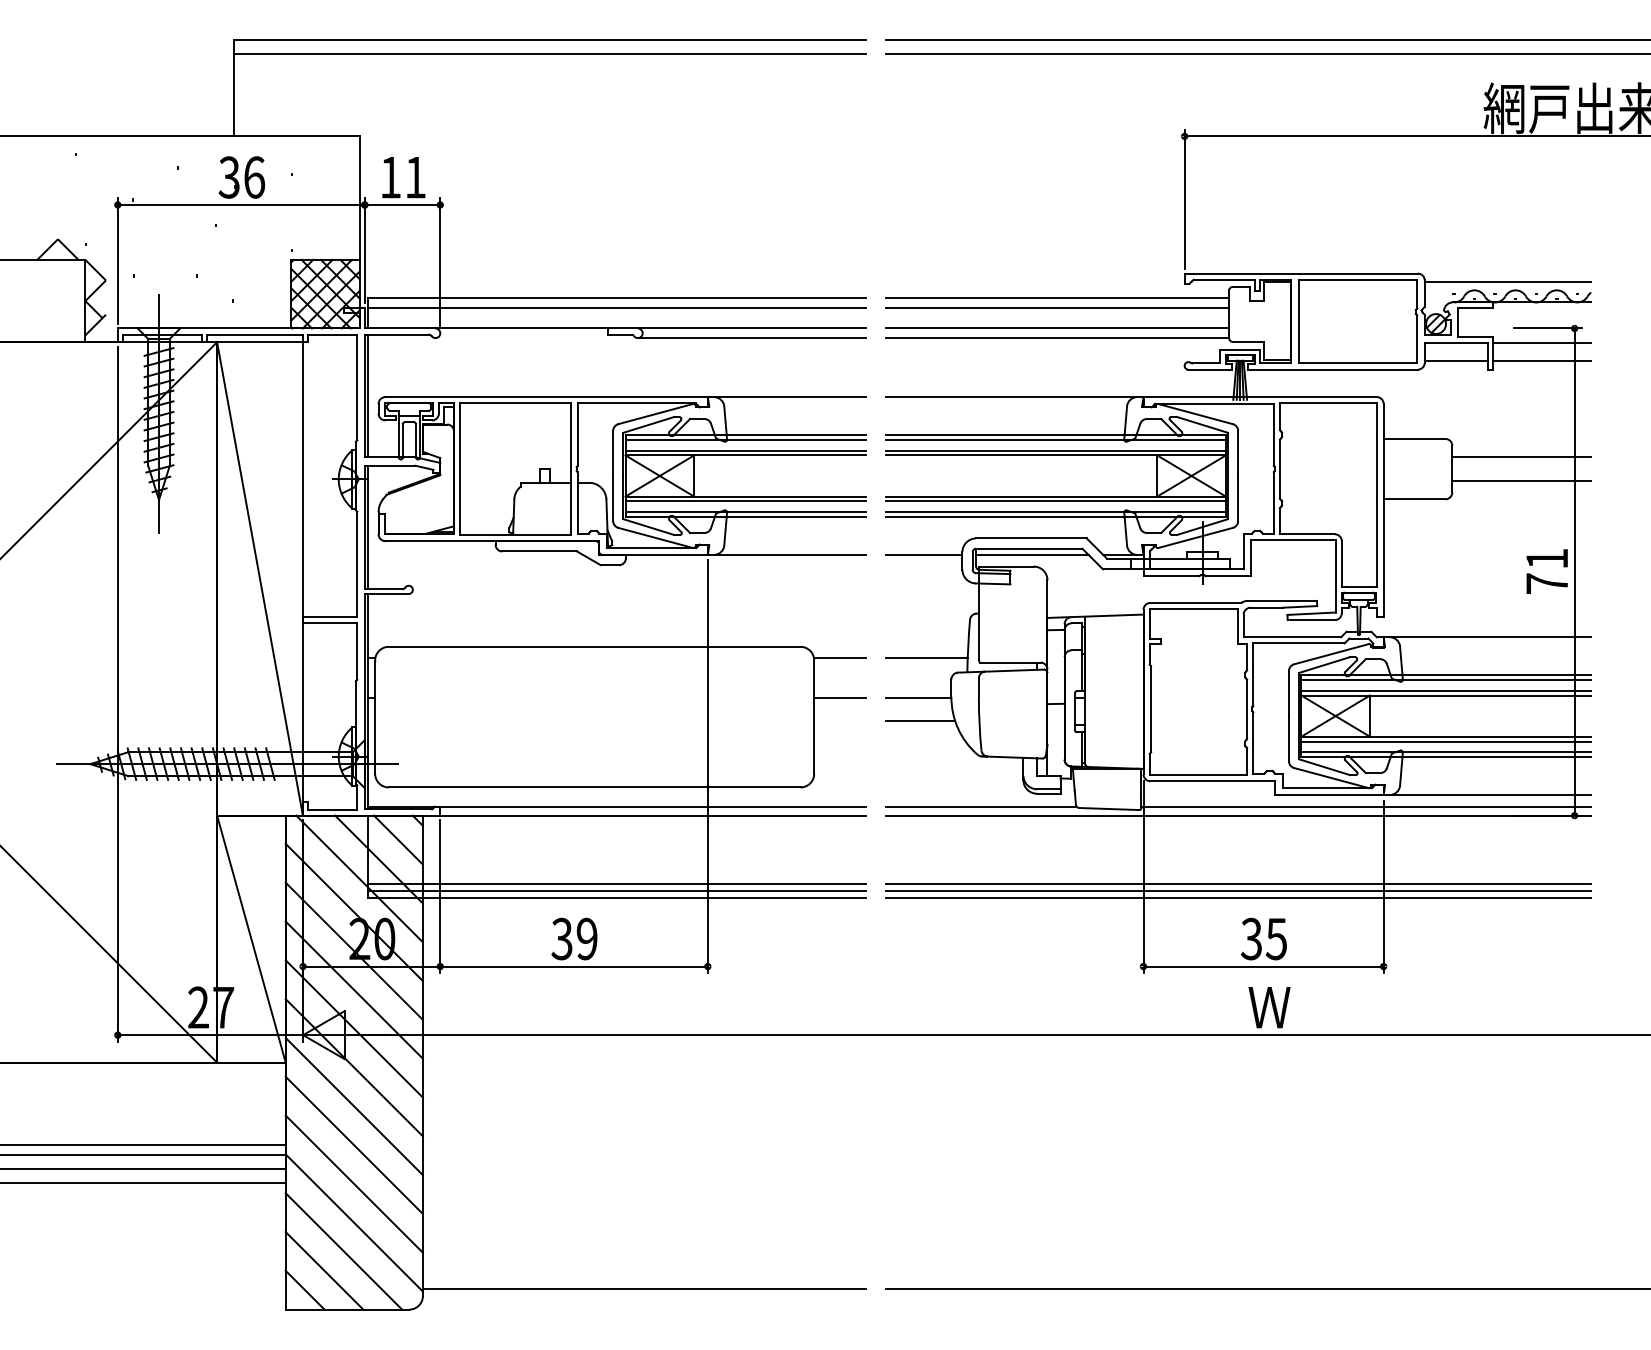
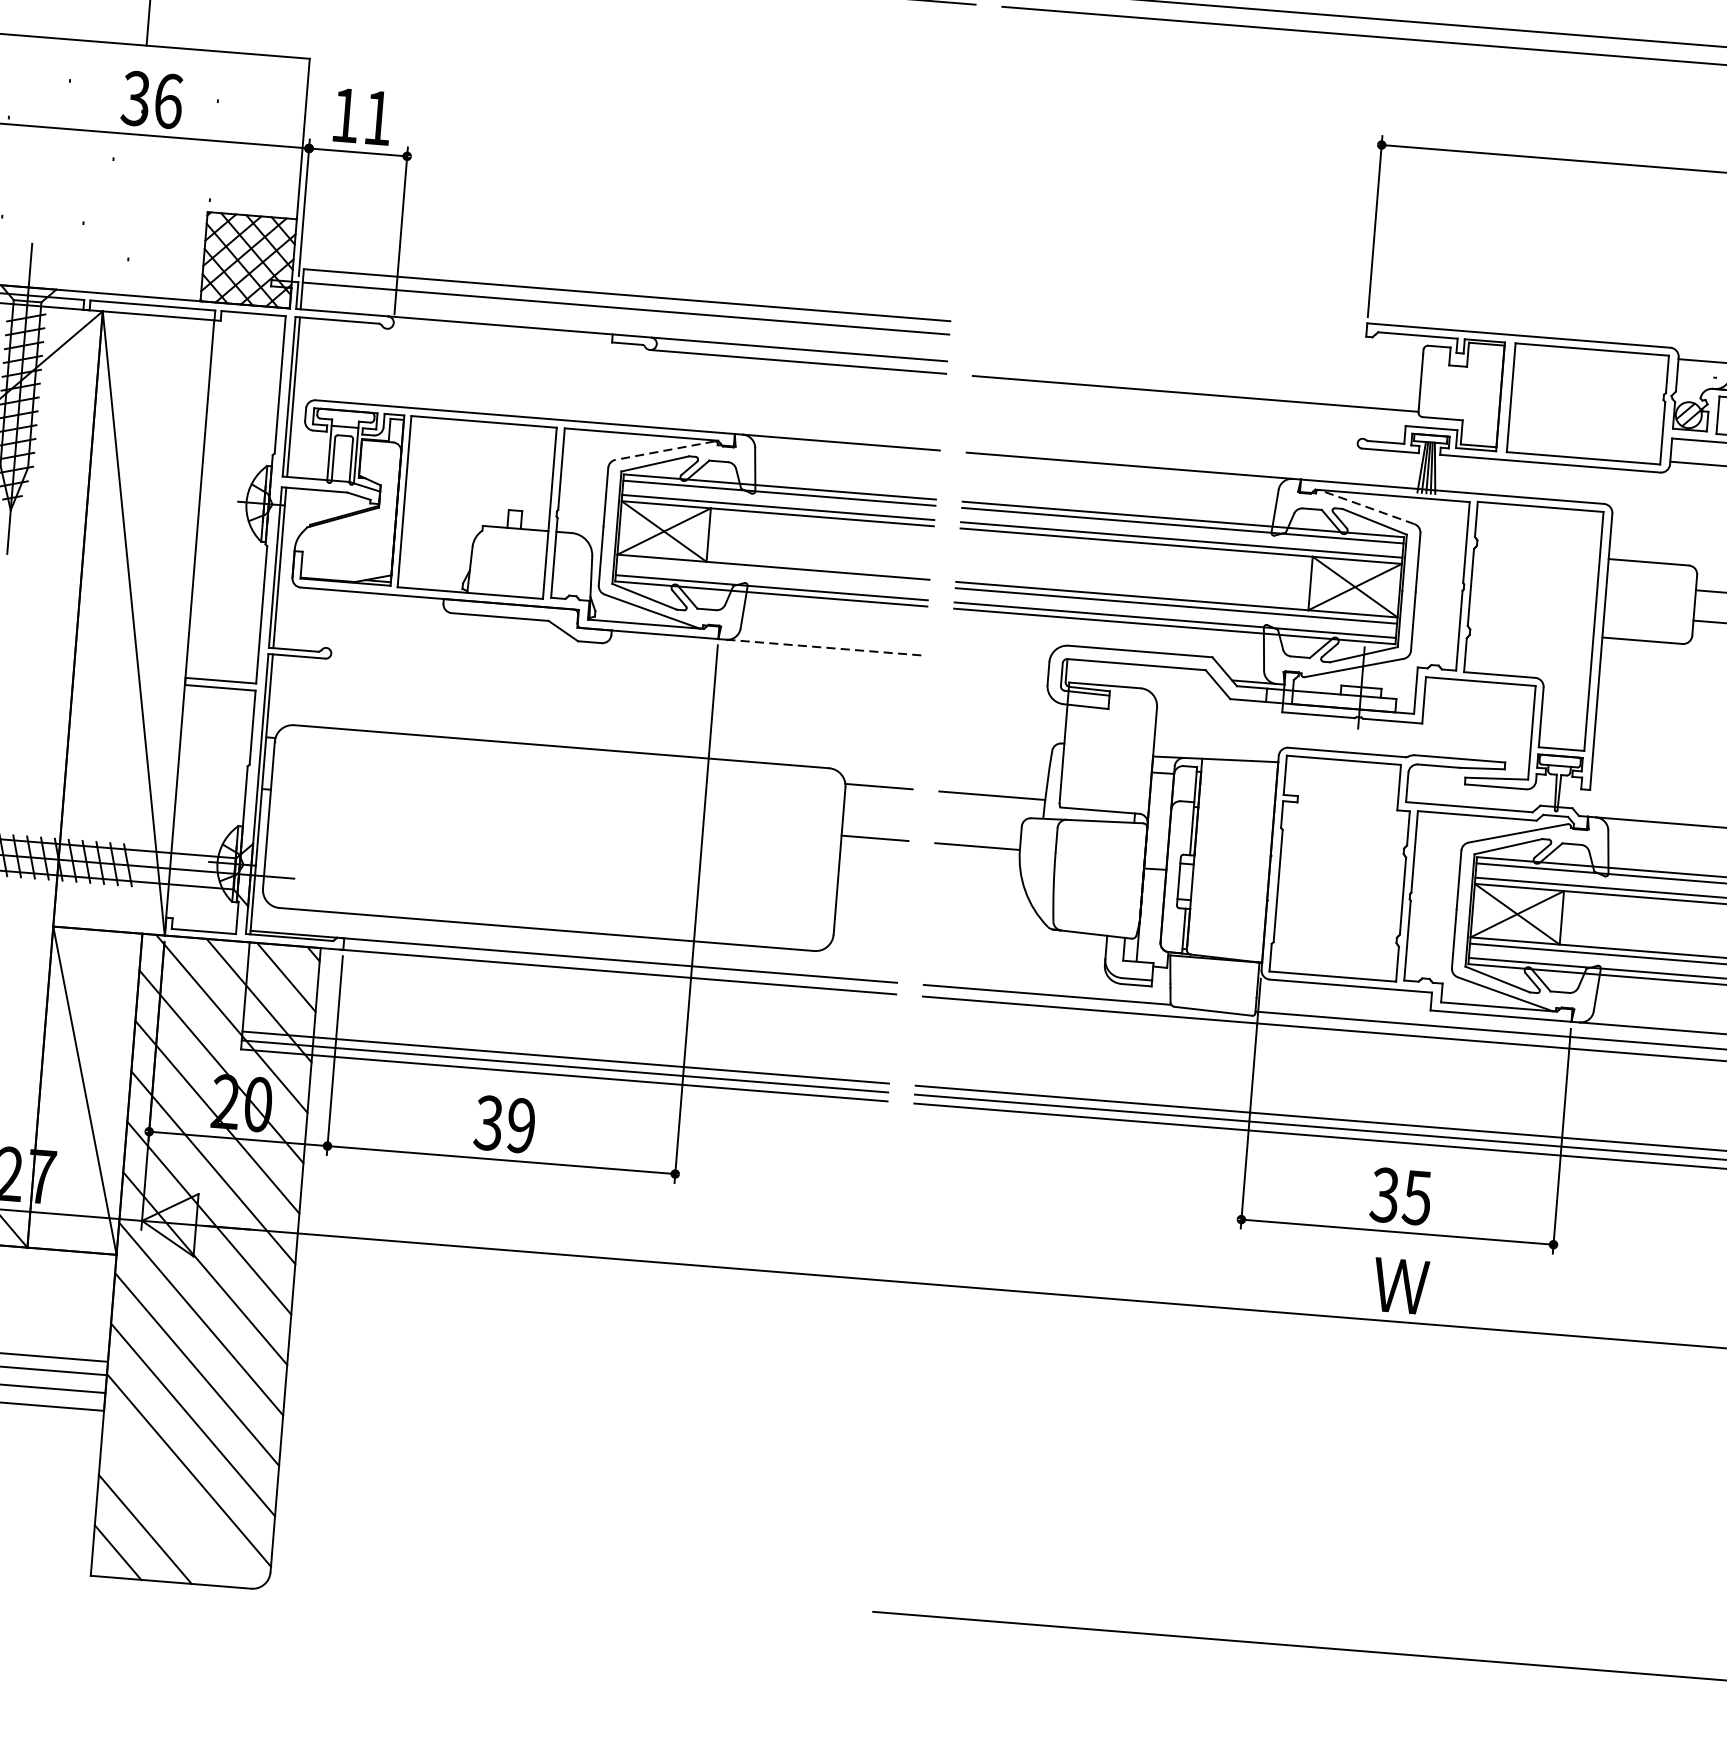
line: (1057, 297) -> (1199, 341), removed
line: (1057, 307) -> (1198, 354), removed
line: (1057, 328) -> (1196, 381), removed
line: (655, 414) -> (664, 451), solid -> dashed
line: (1195, 414) -> (1366, 507), solid -> dashed
line: (745, 501) -> (772, 573), removed
line: (789, 554) -> (824, 647), solid -> dashed
line: (924, 554) -> (999, 661), removed
line: (1032, 554) -> (1140, 672), removed
line: (920, 720) -> (977, 876), removed
line: (343, 1251) -> (171, 1506), removed
line: (643, 1289) -> (557, 1587), removed

